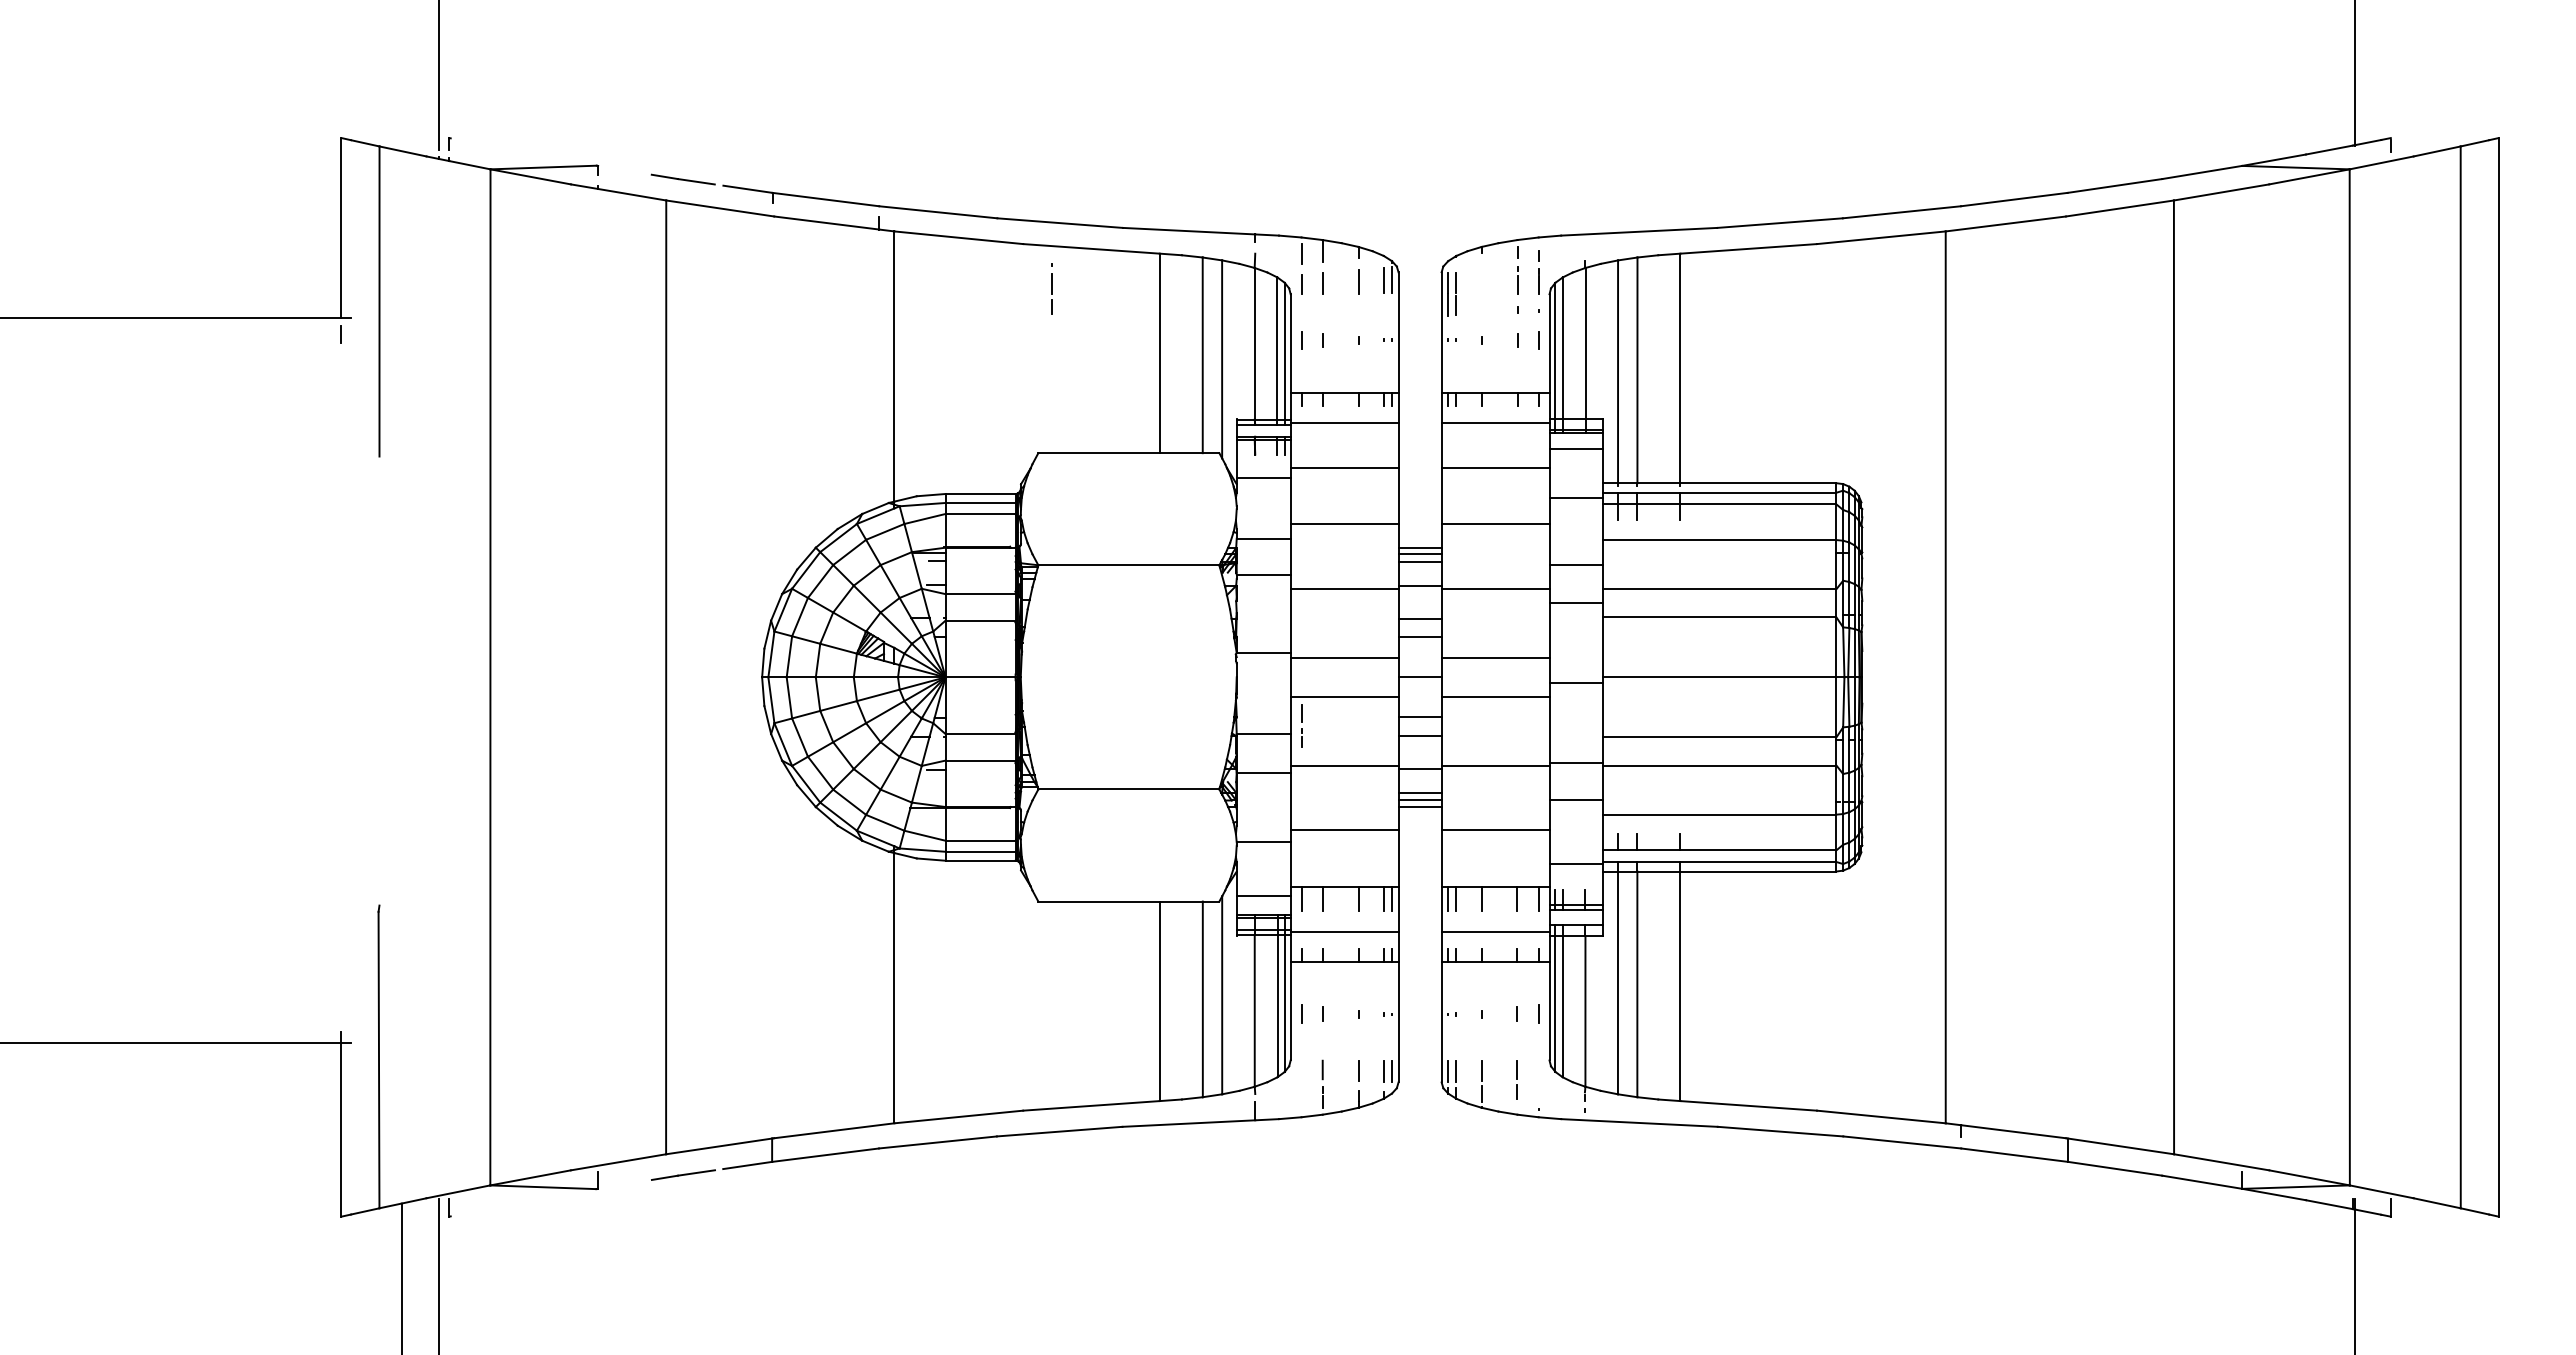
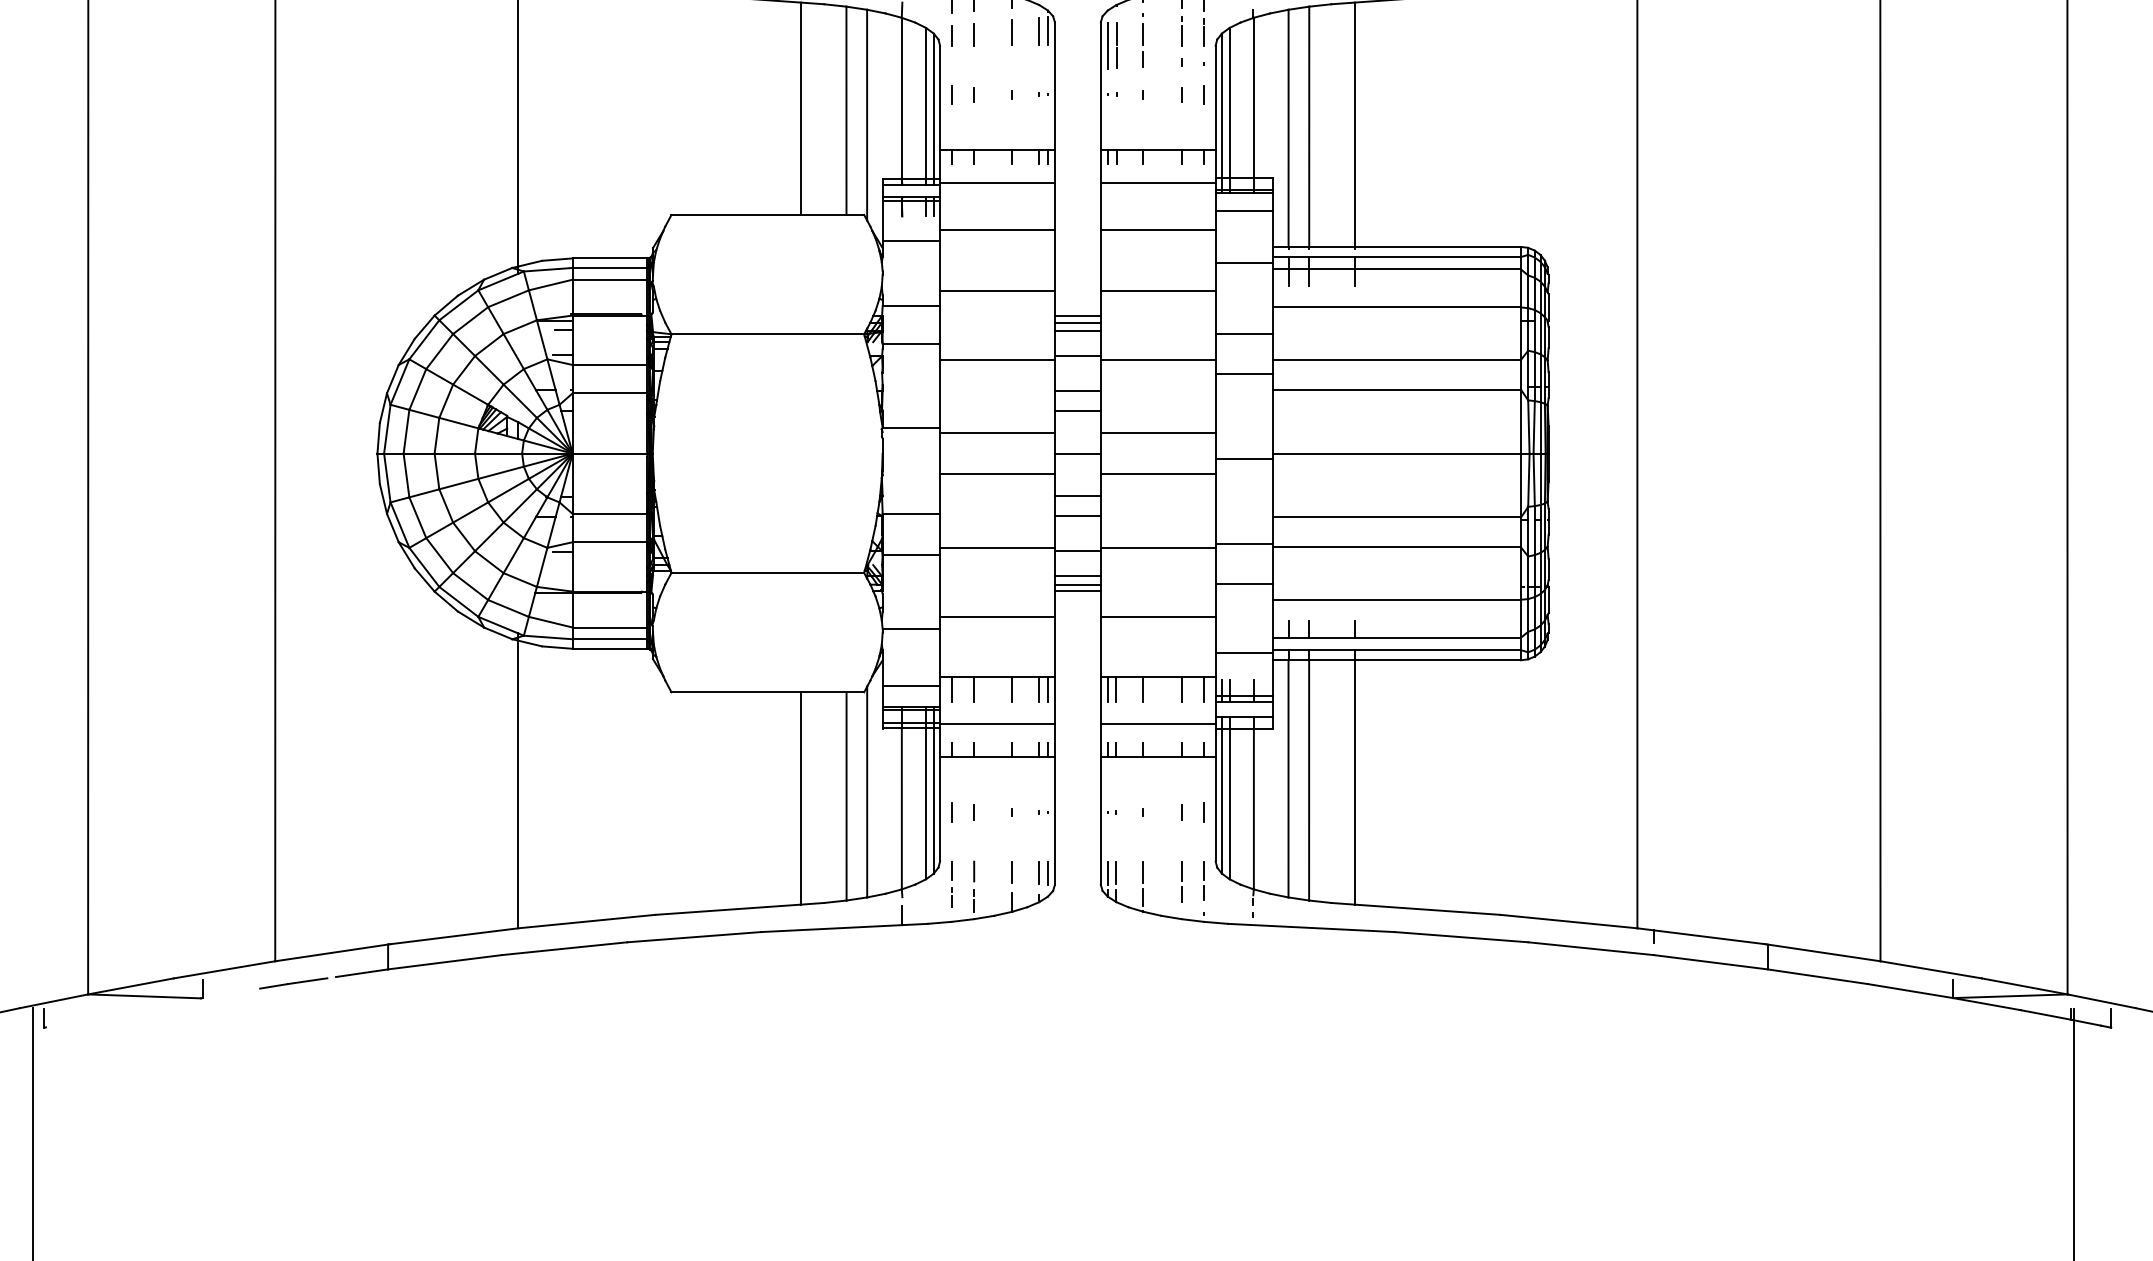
line: (1051, 288) -> (1143, 39), moved
line: (1301, 722) -> (951, 880), moved
line: (1538, 1078) -> (1203, 880), added

